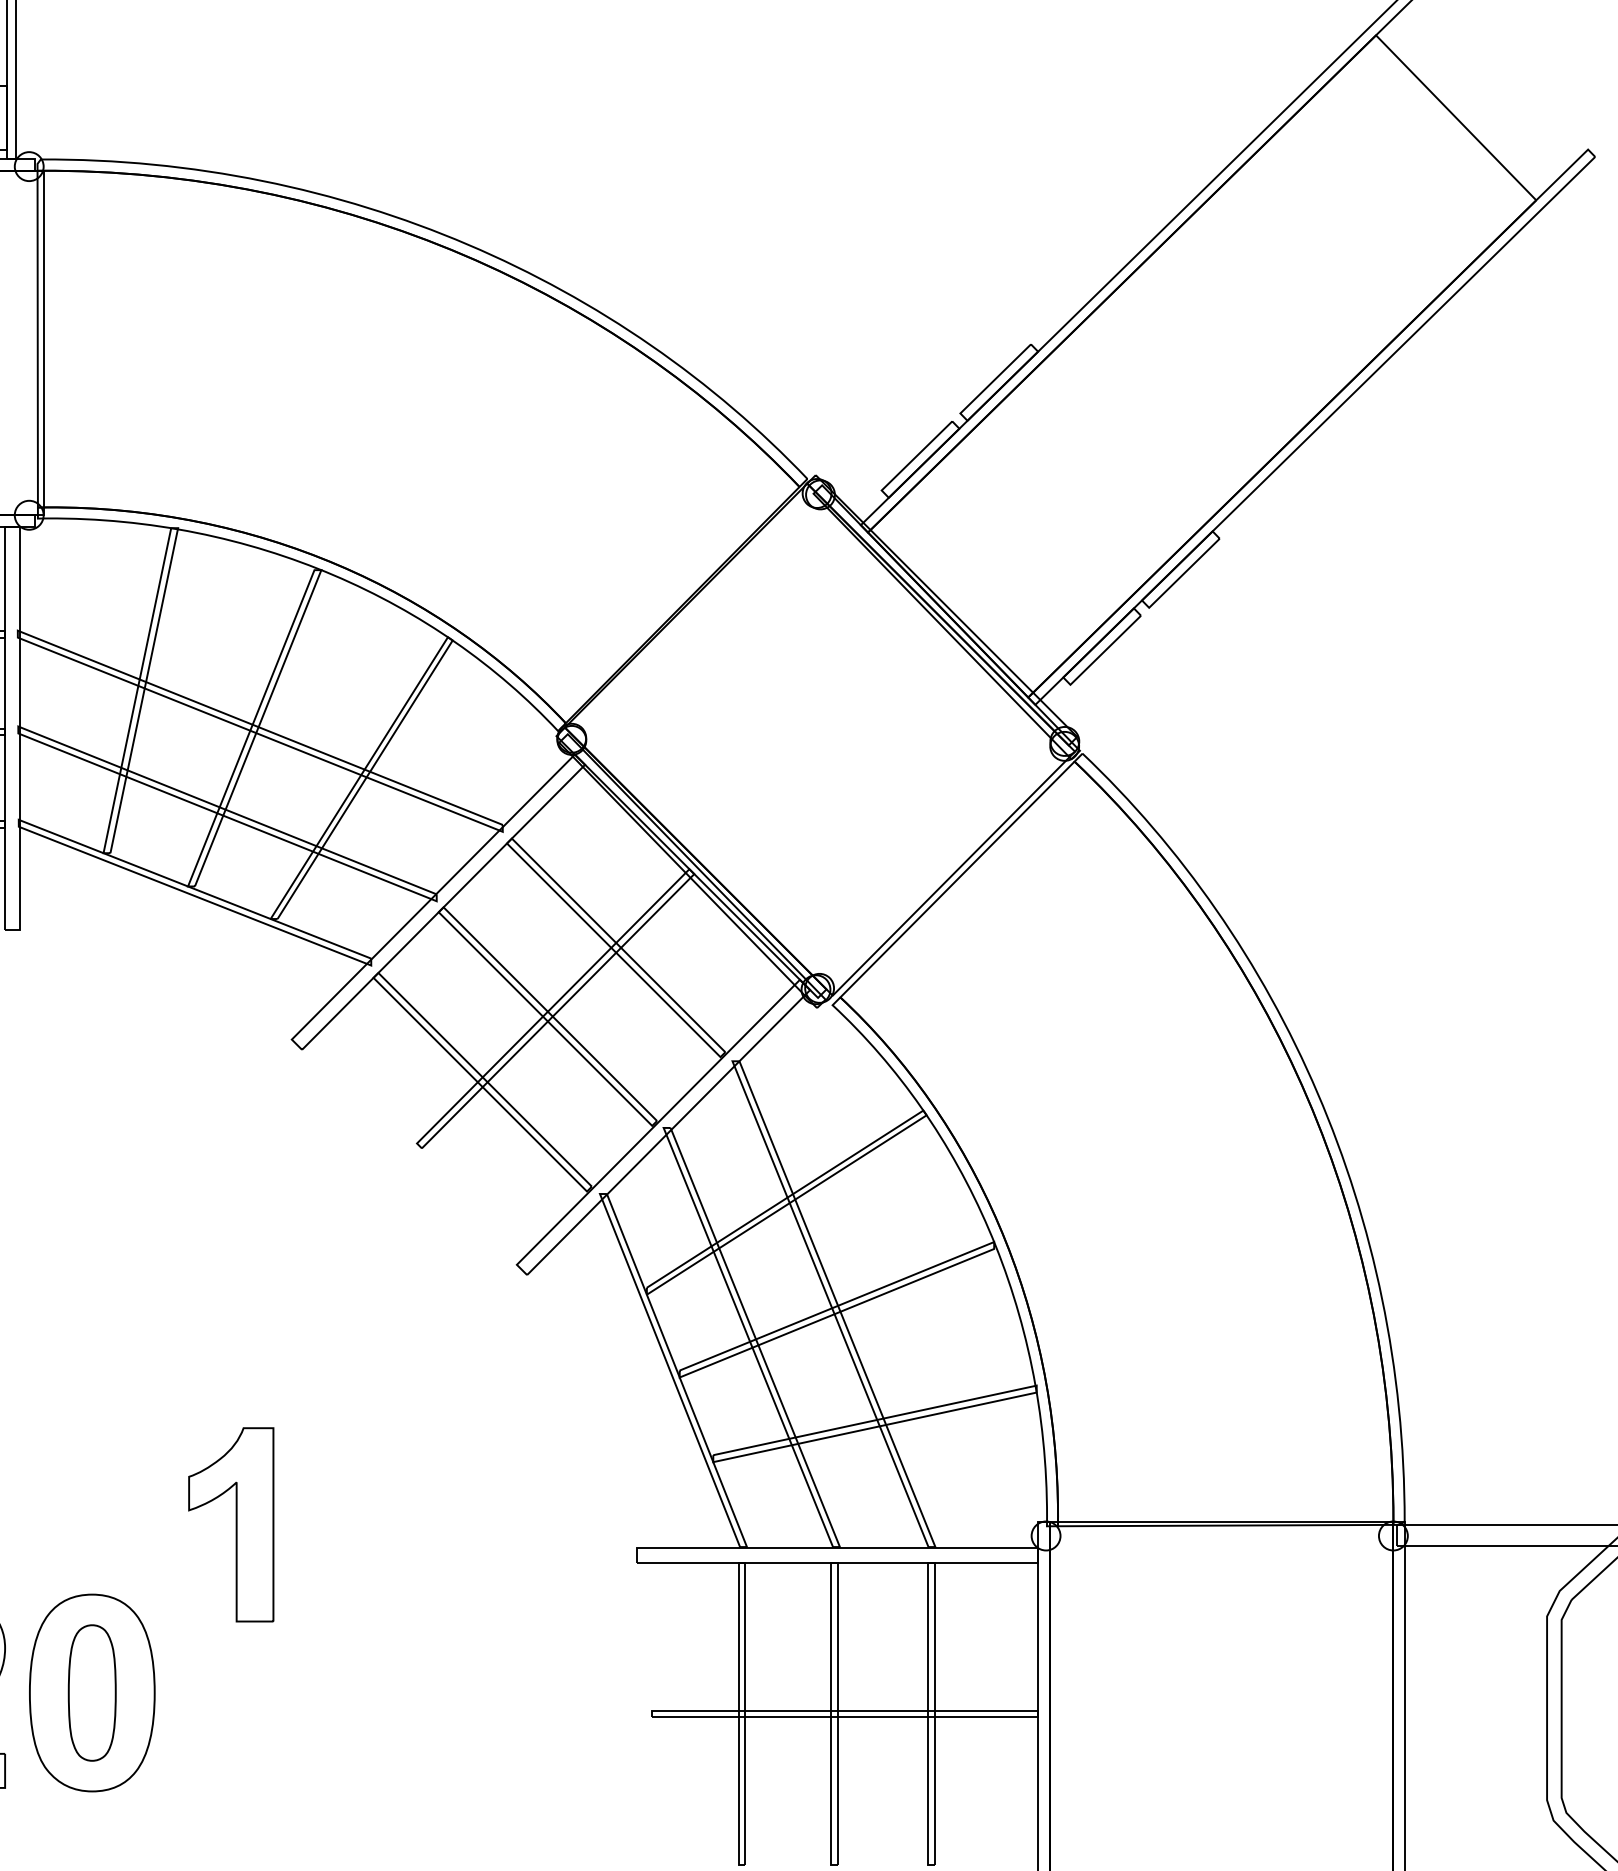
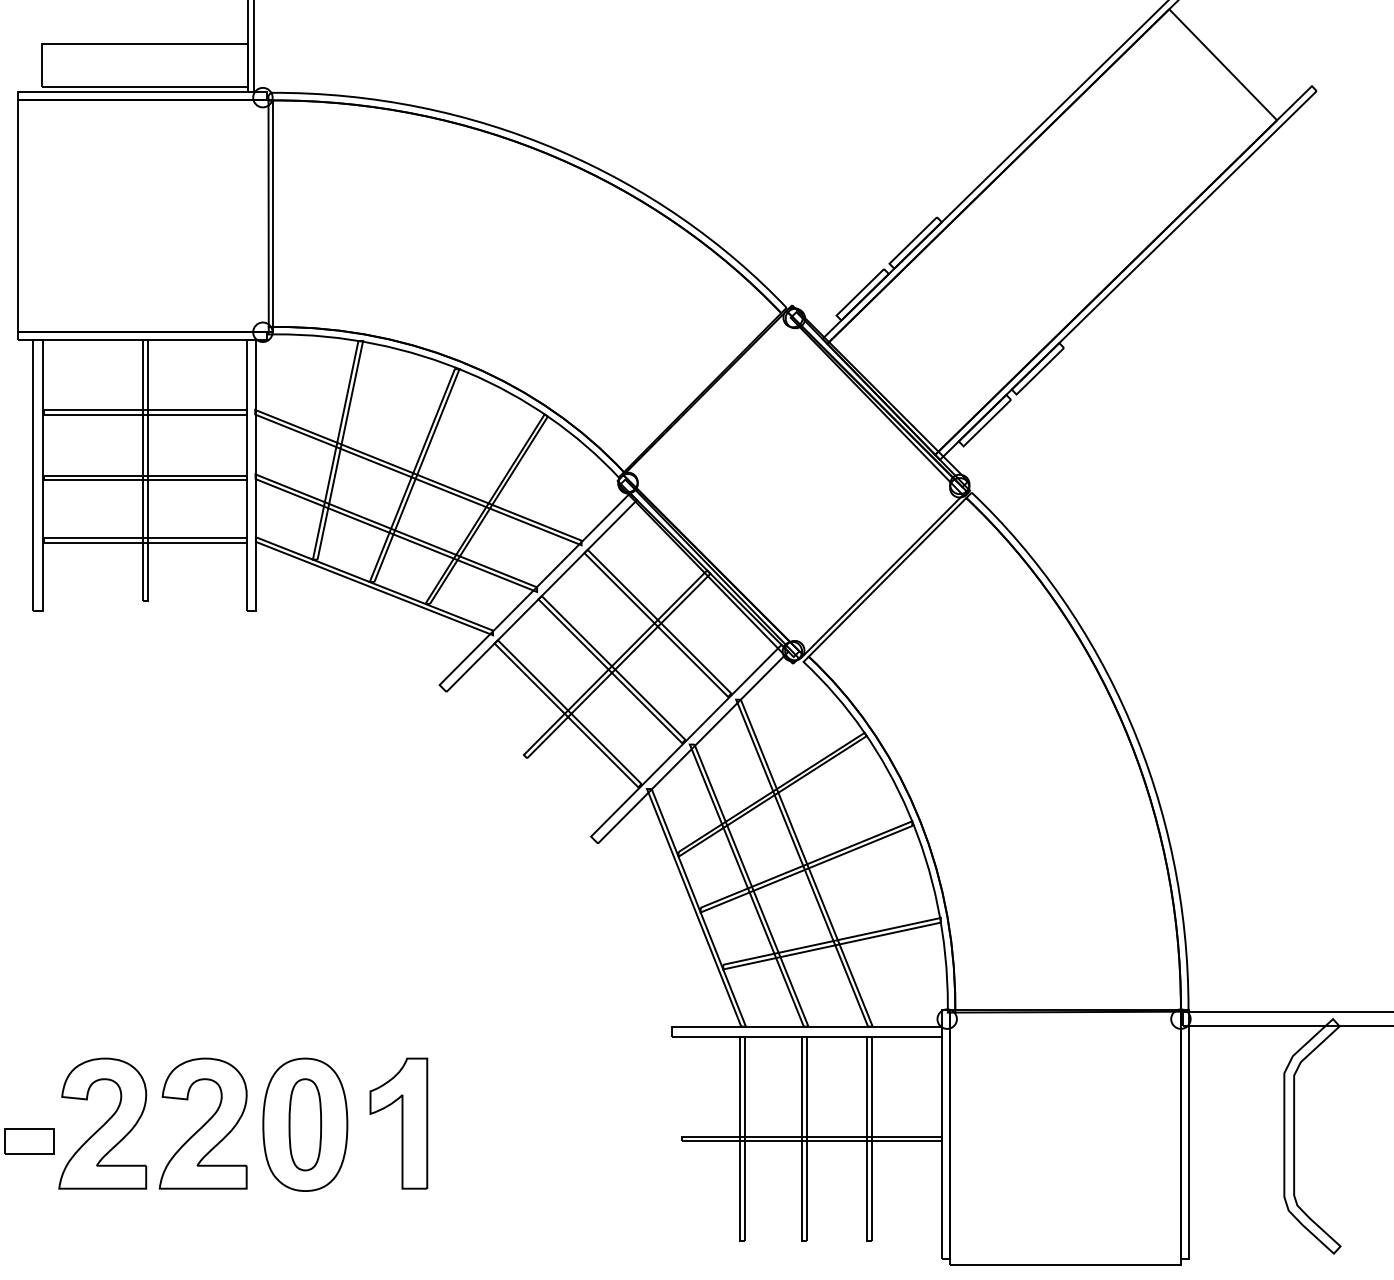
part: (230, 1524) -> (398, 1123), moved

